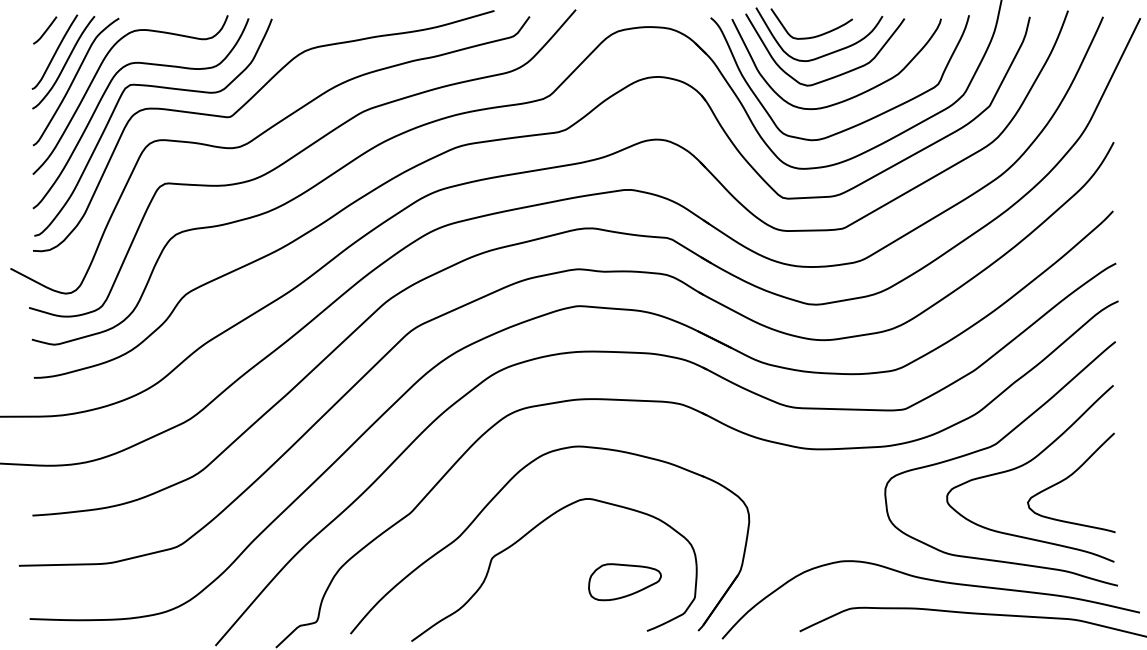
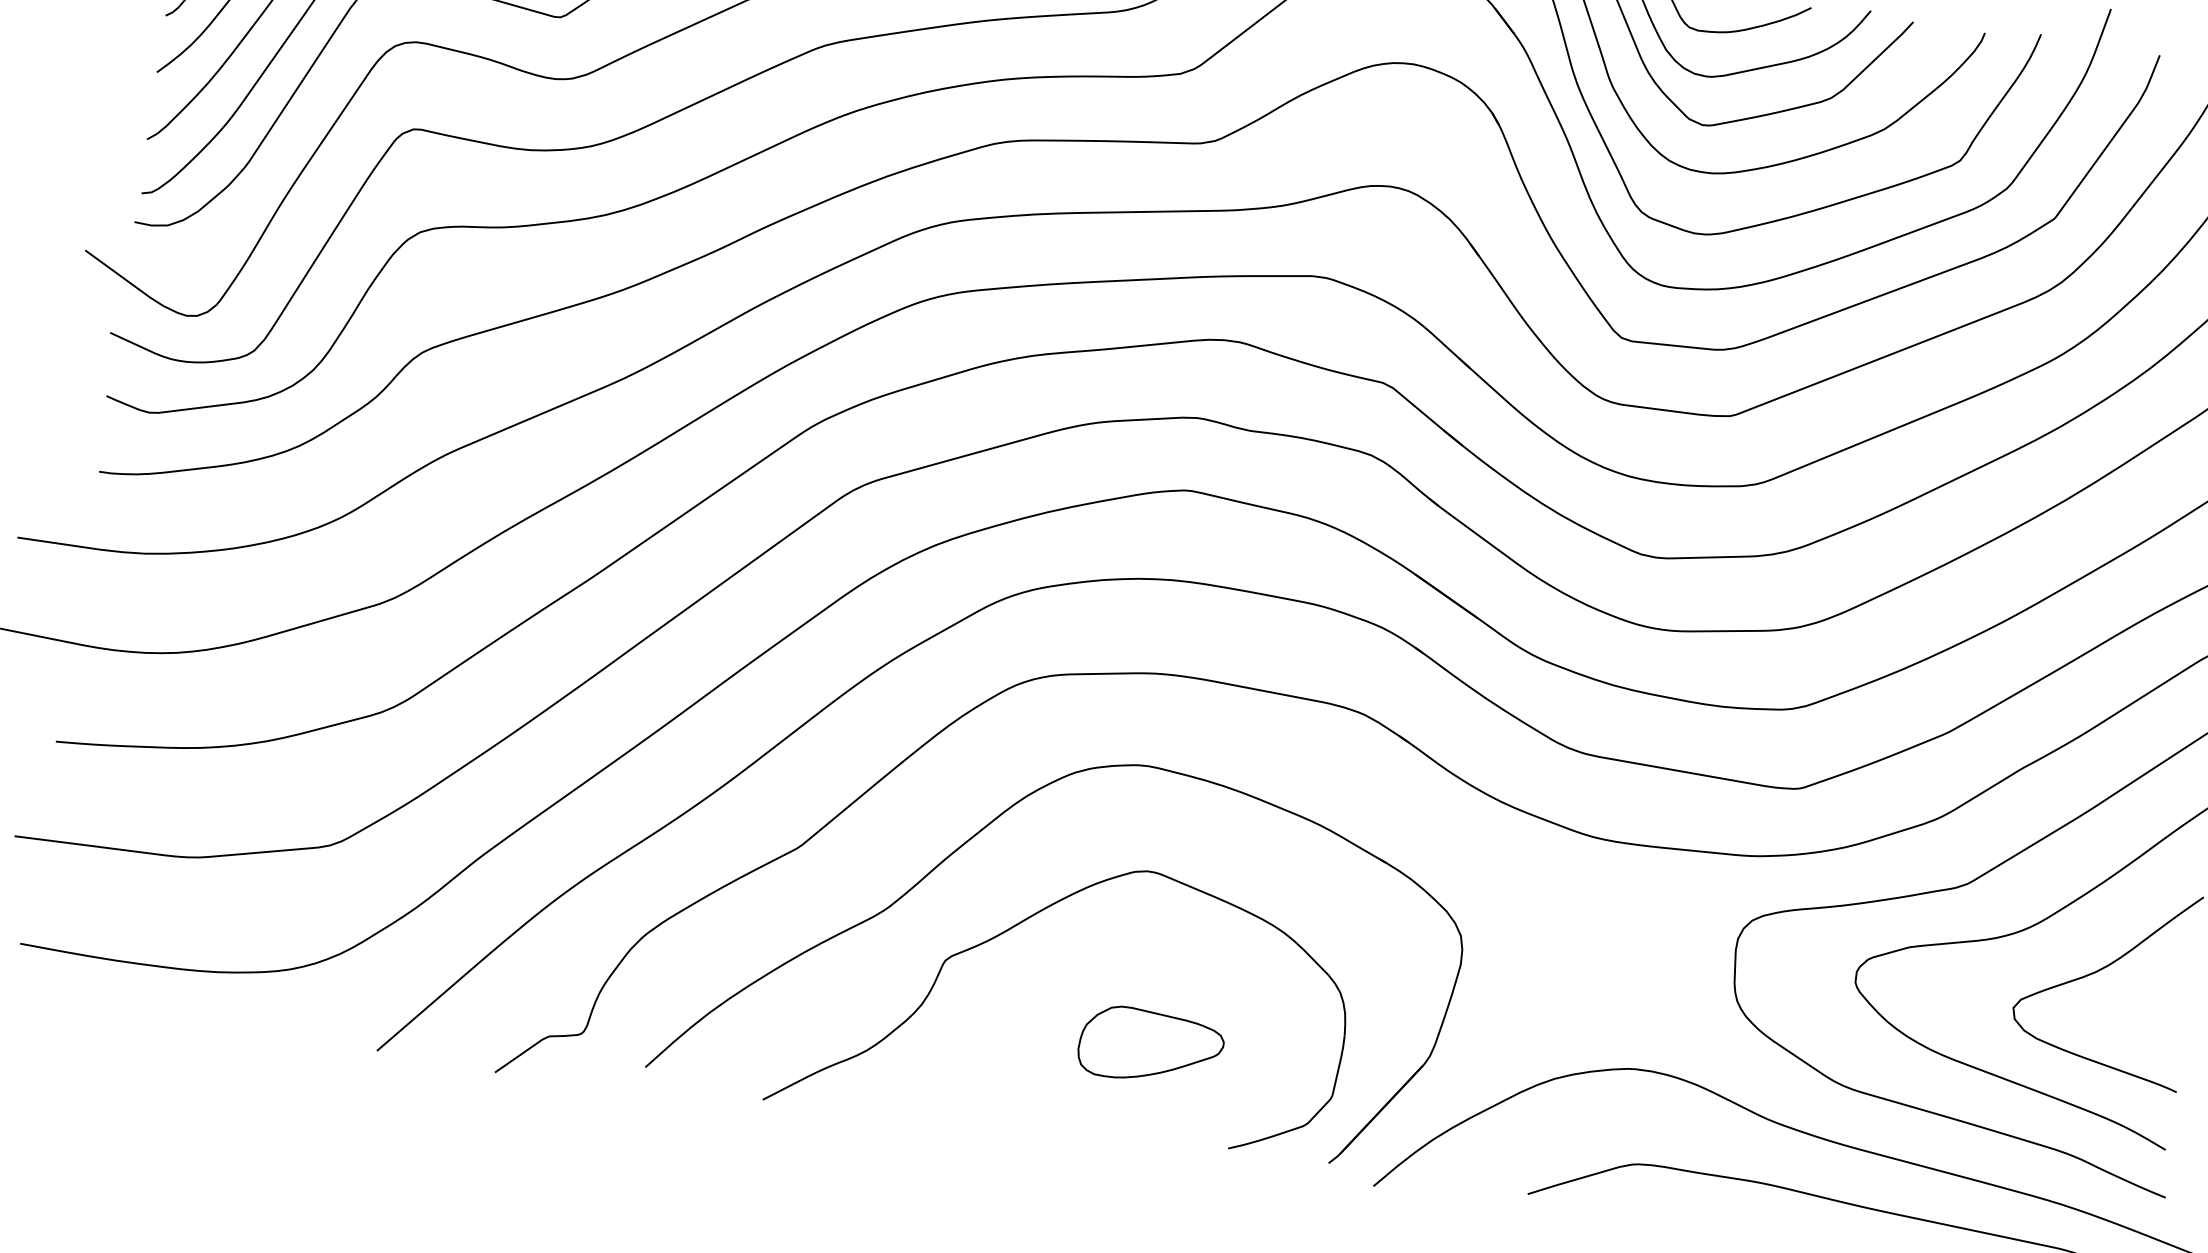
part: (624, 582) -> (1149, 1047), moved

